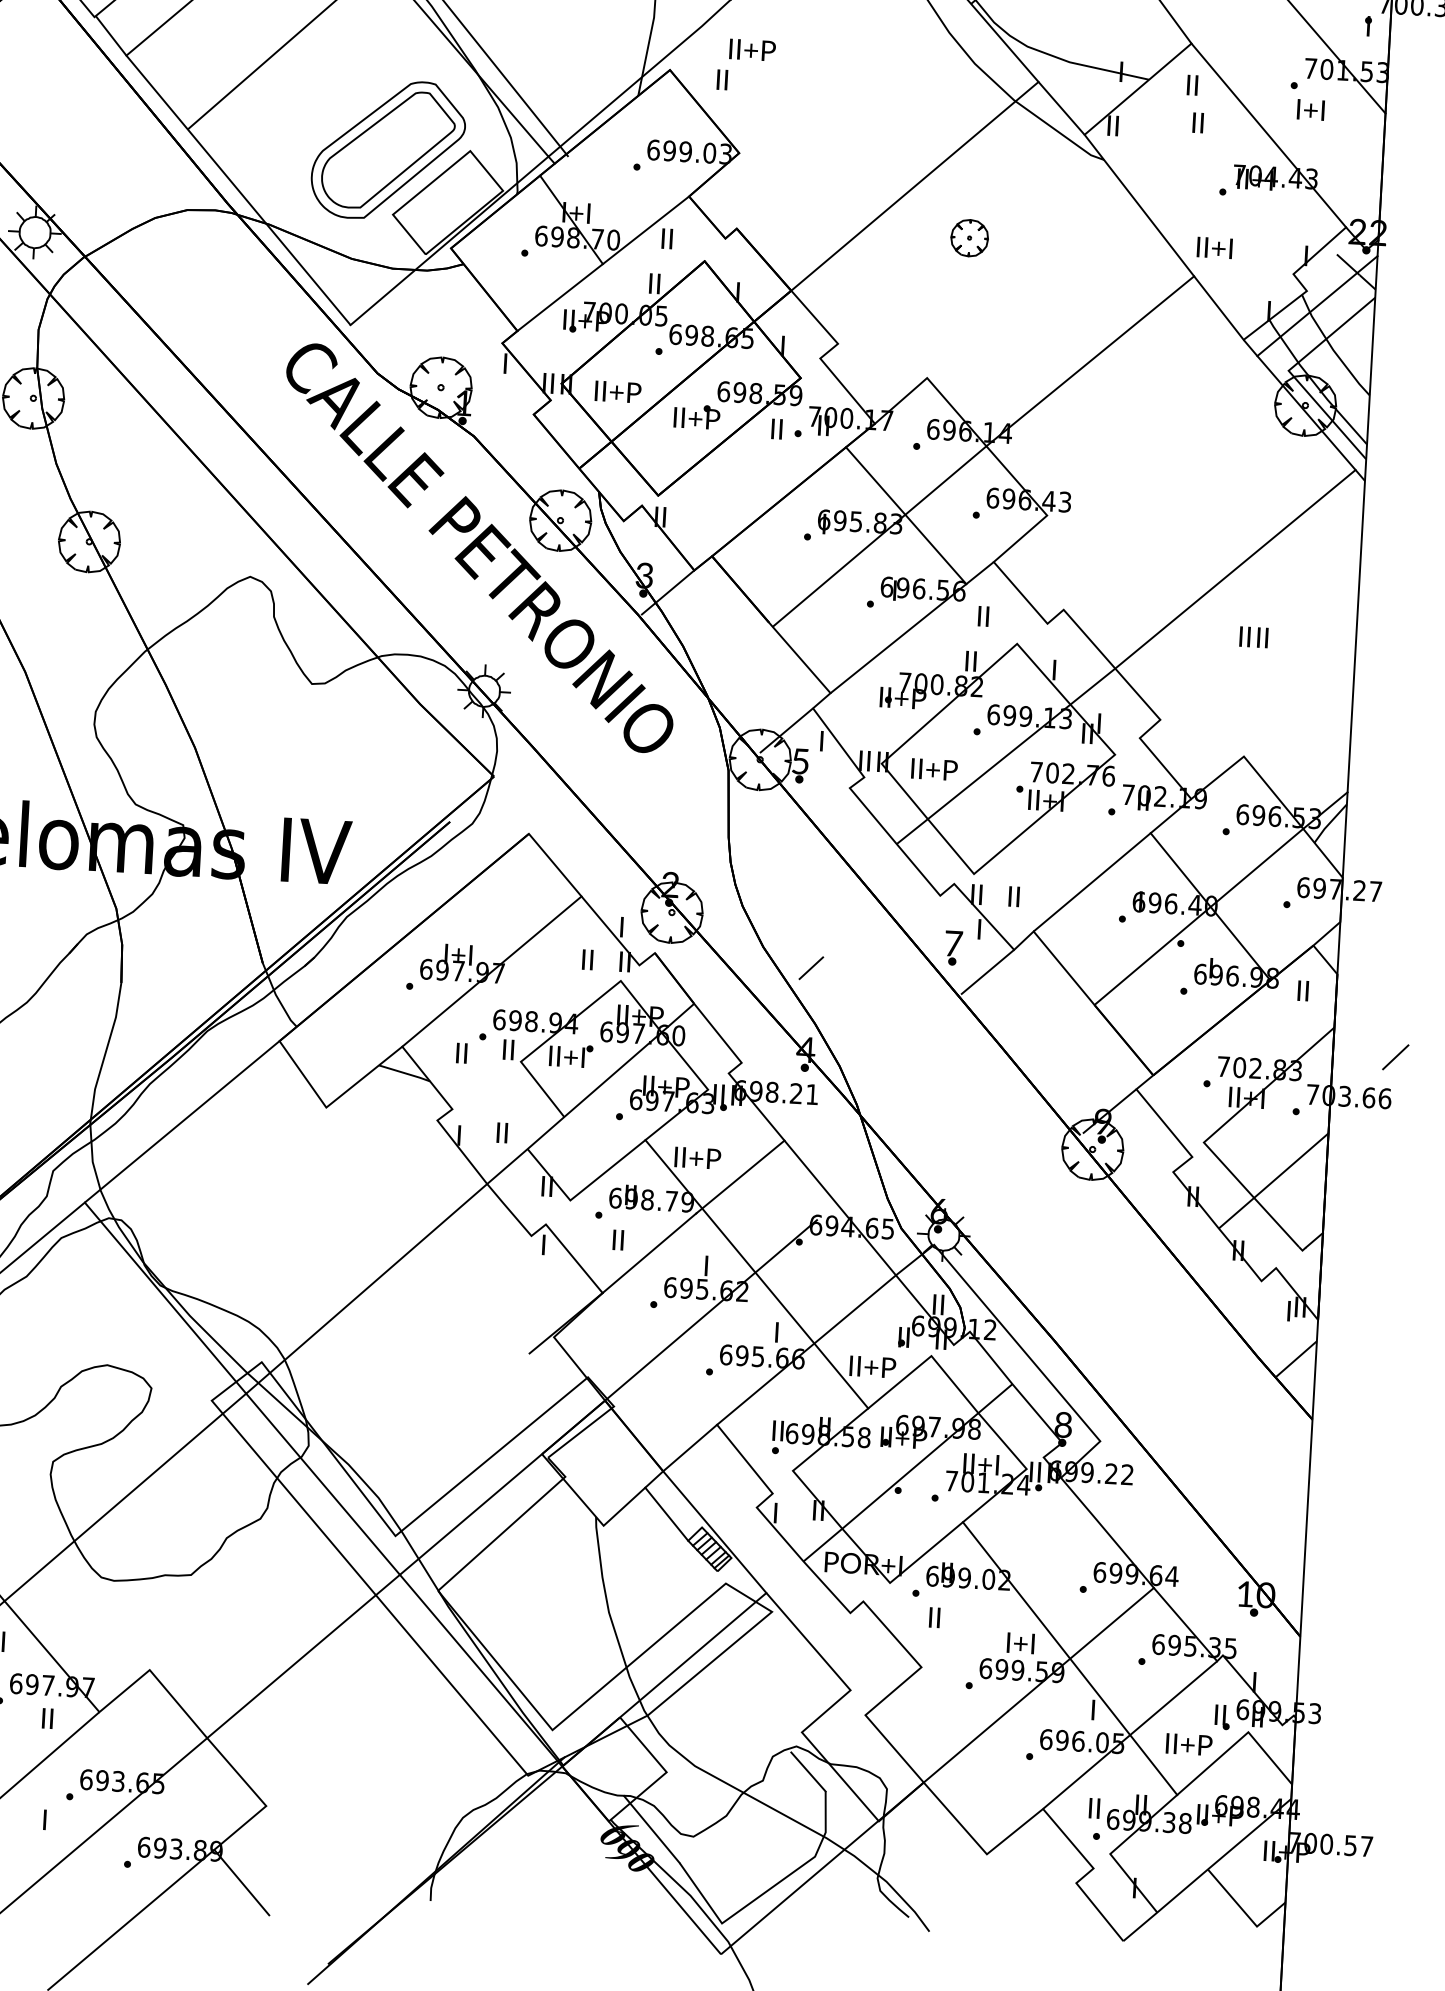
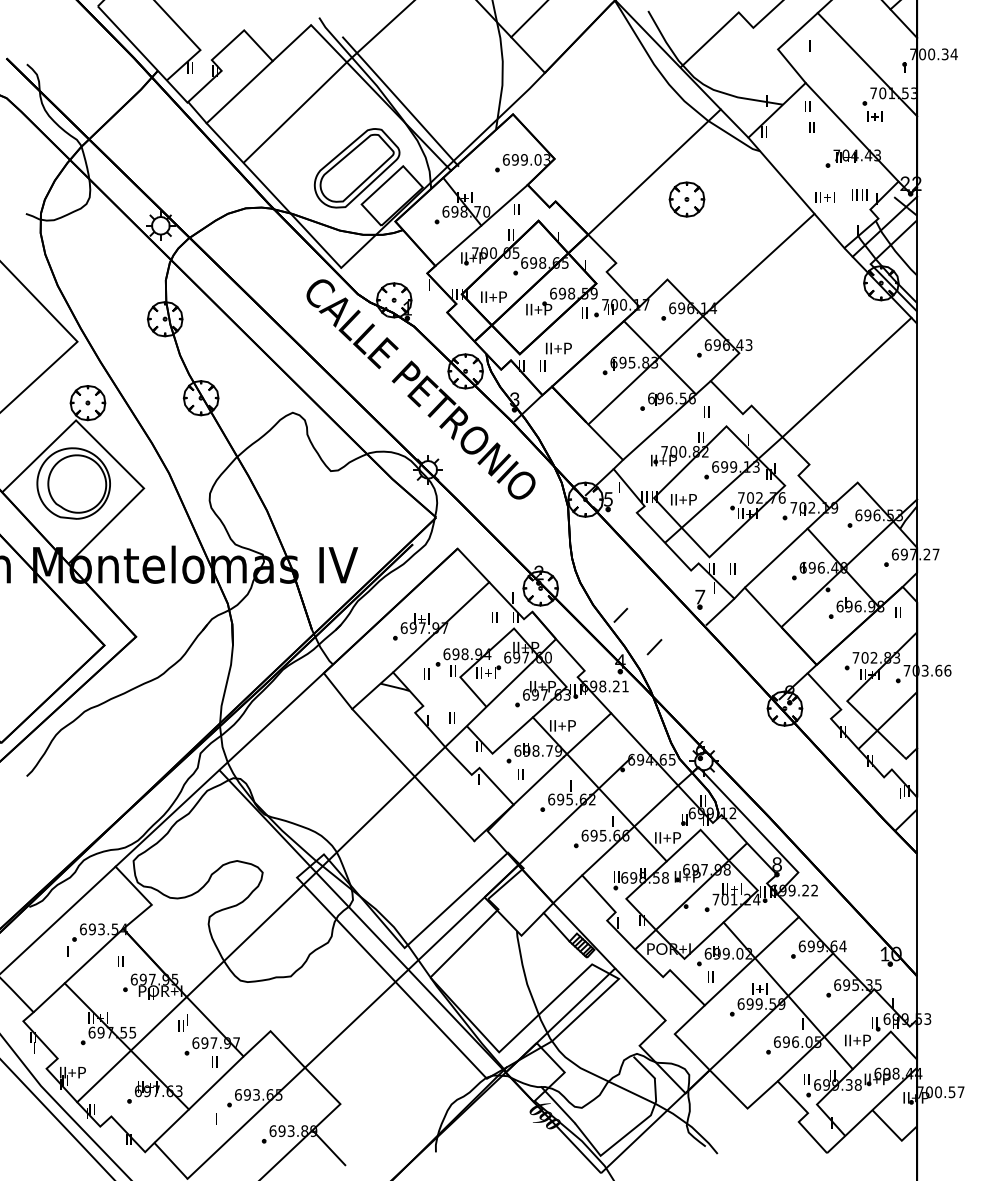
text: (745, 63) -> (555, 356), moved
part: (968, 238) -> (686, 199), size x1.67
text: (1253, 636) -> (859, 194), moved
line: (1395, 1057) -> (654, 647), moved
line: (428, 1231) -> (413, 775), added
line: (1008, 1594) -> (751, 961), added

